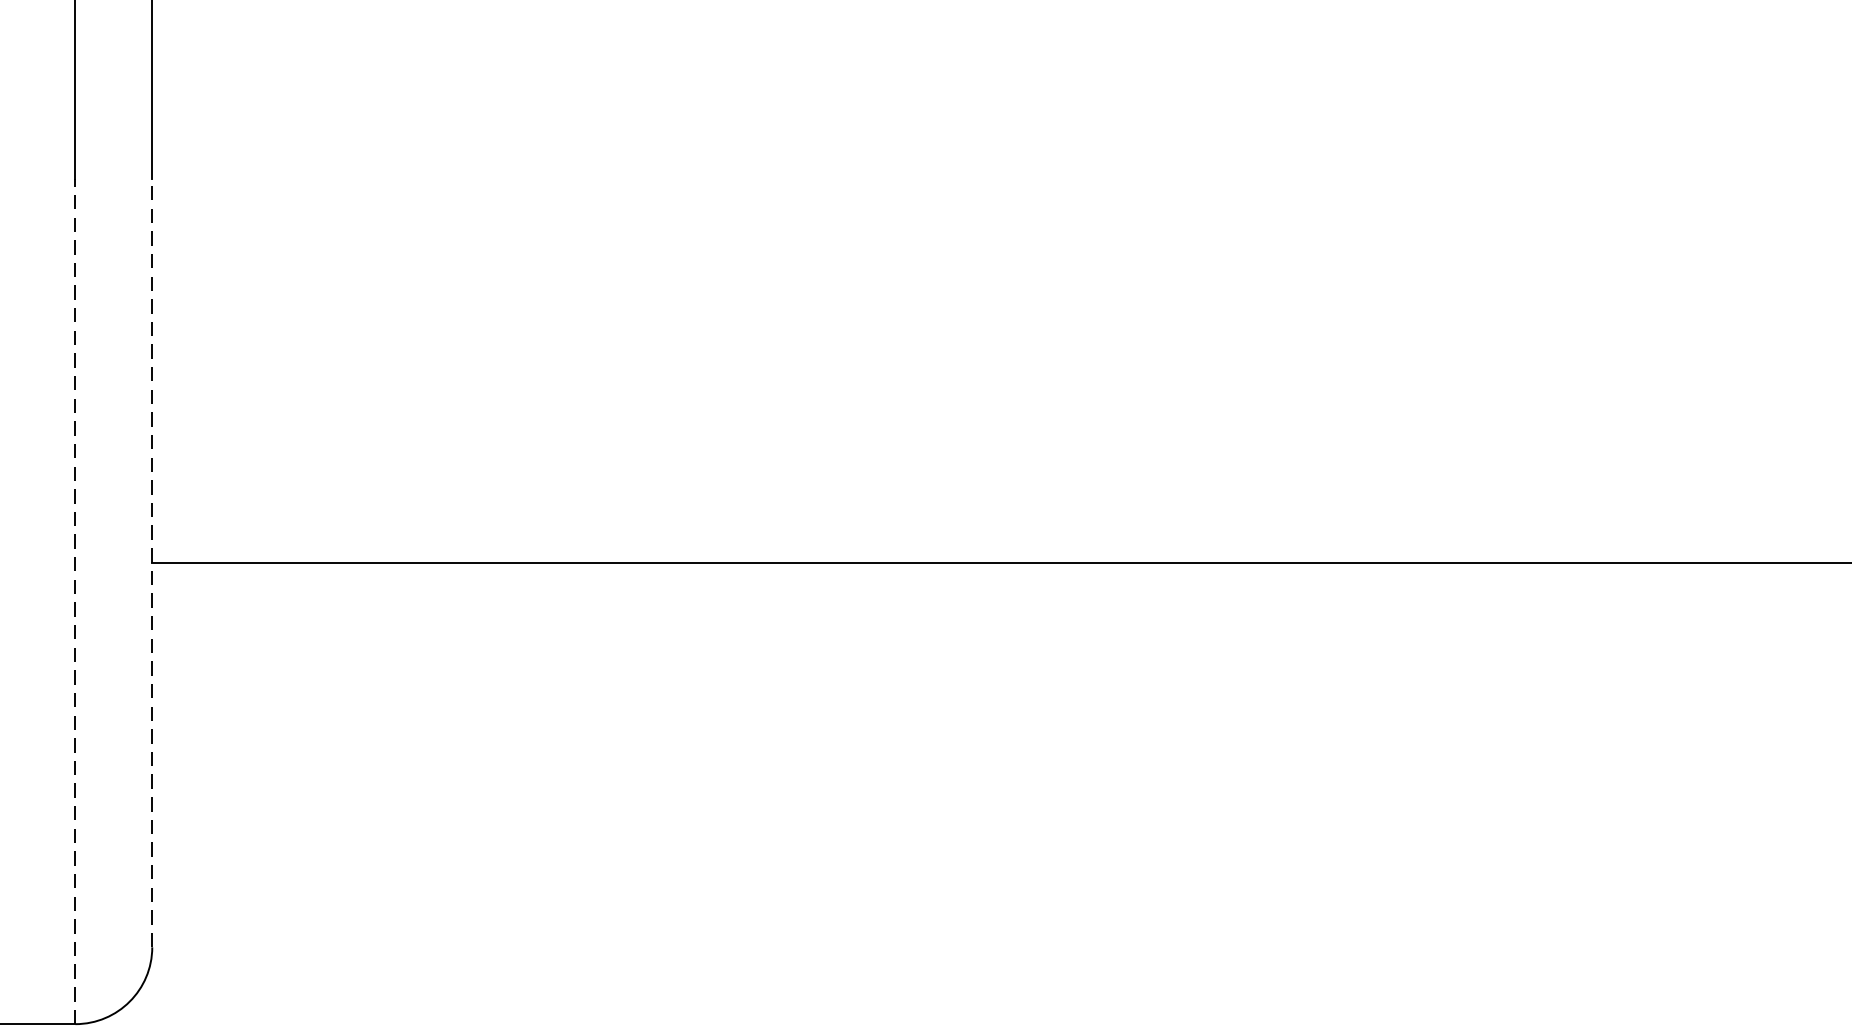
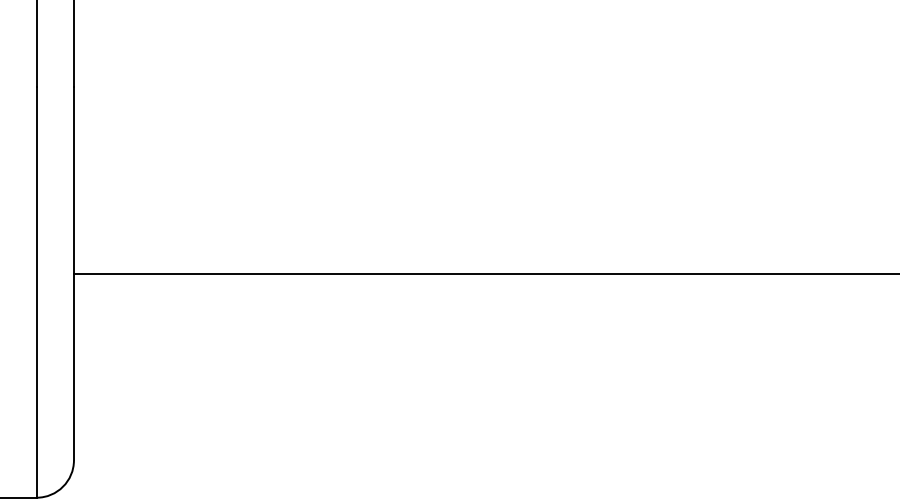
line: (151, 562) -> (73, 273), dashed -> solid
line: (75, 599) -> (36, 291), dashed -> solid

